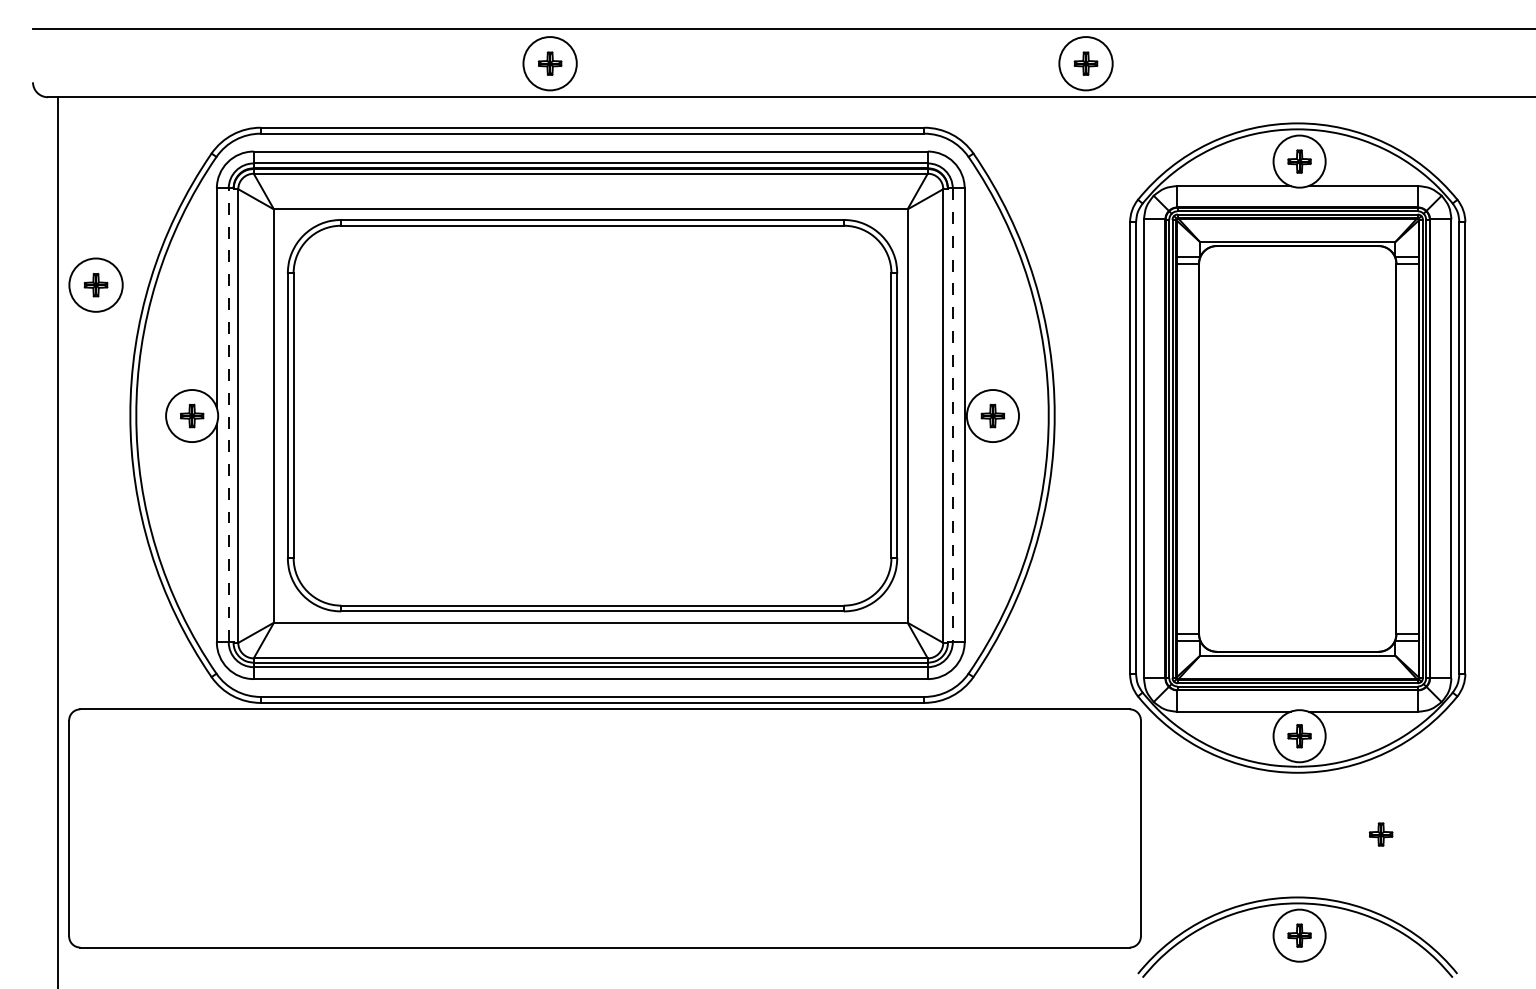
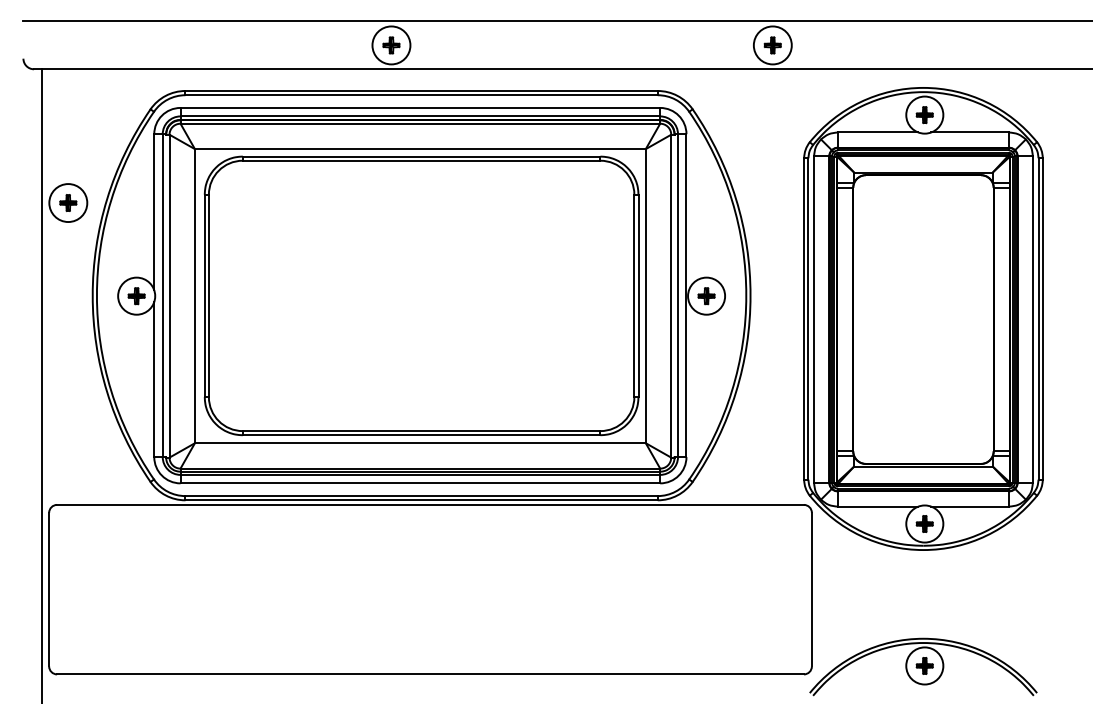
line: (228, 415) -> (162, 295), dashed -> solid
line: (953, 416) -> (678, 296), dashed -> solid
part: (1380, 833) -> (982, 593), removed

